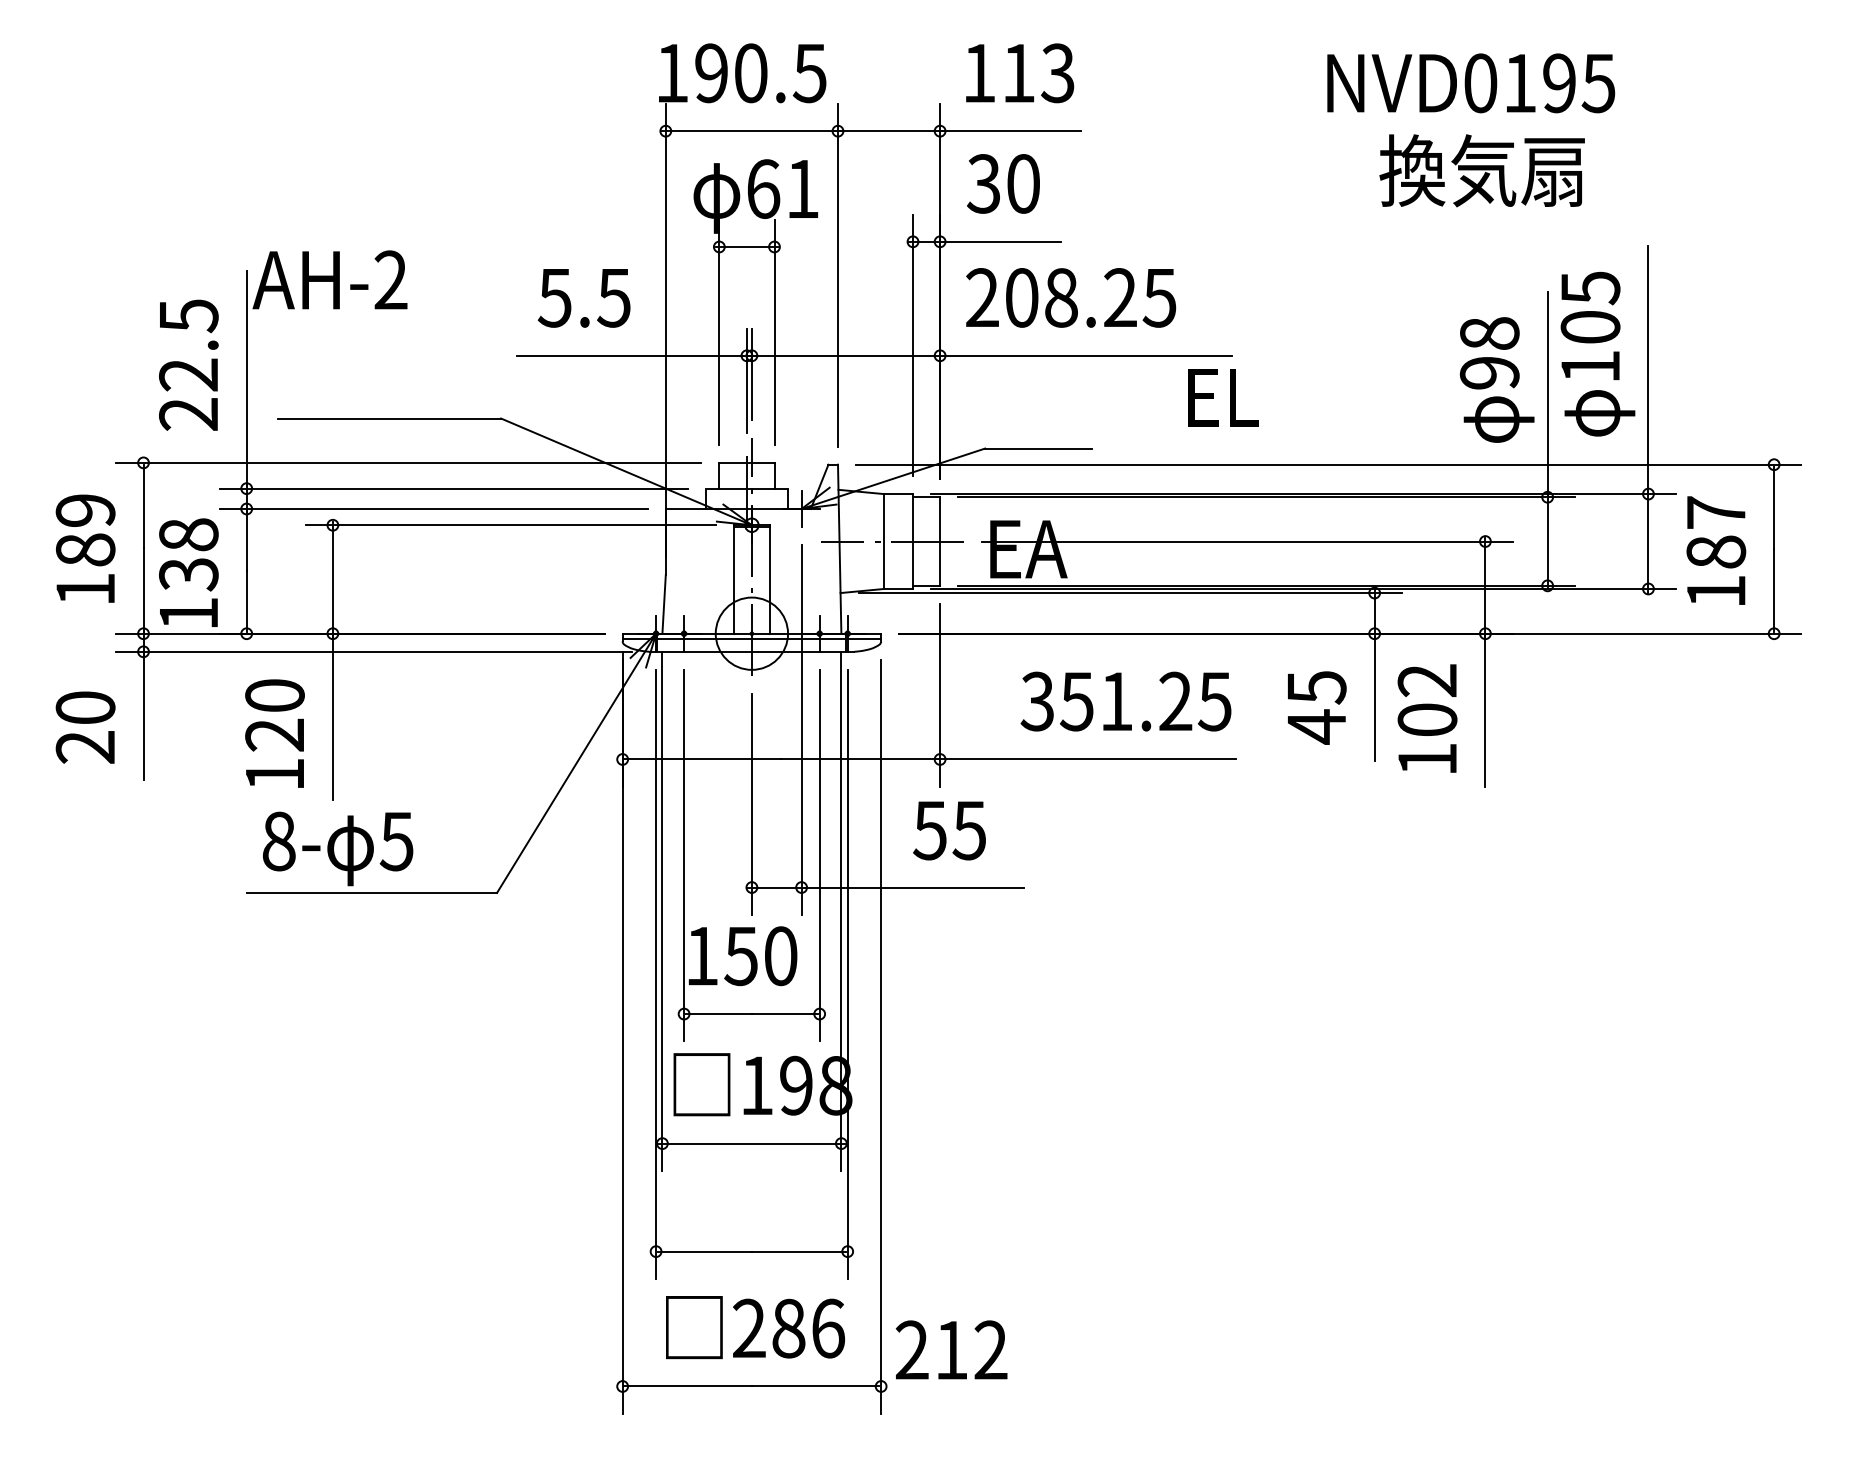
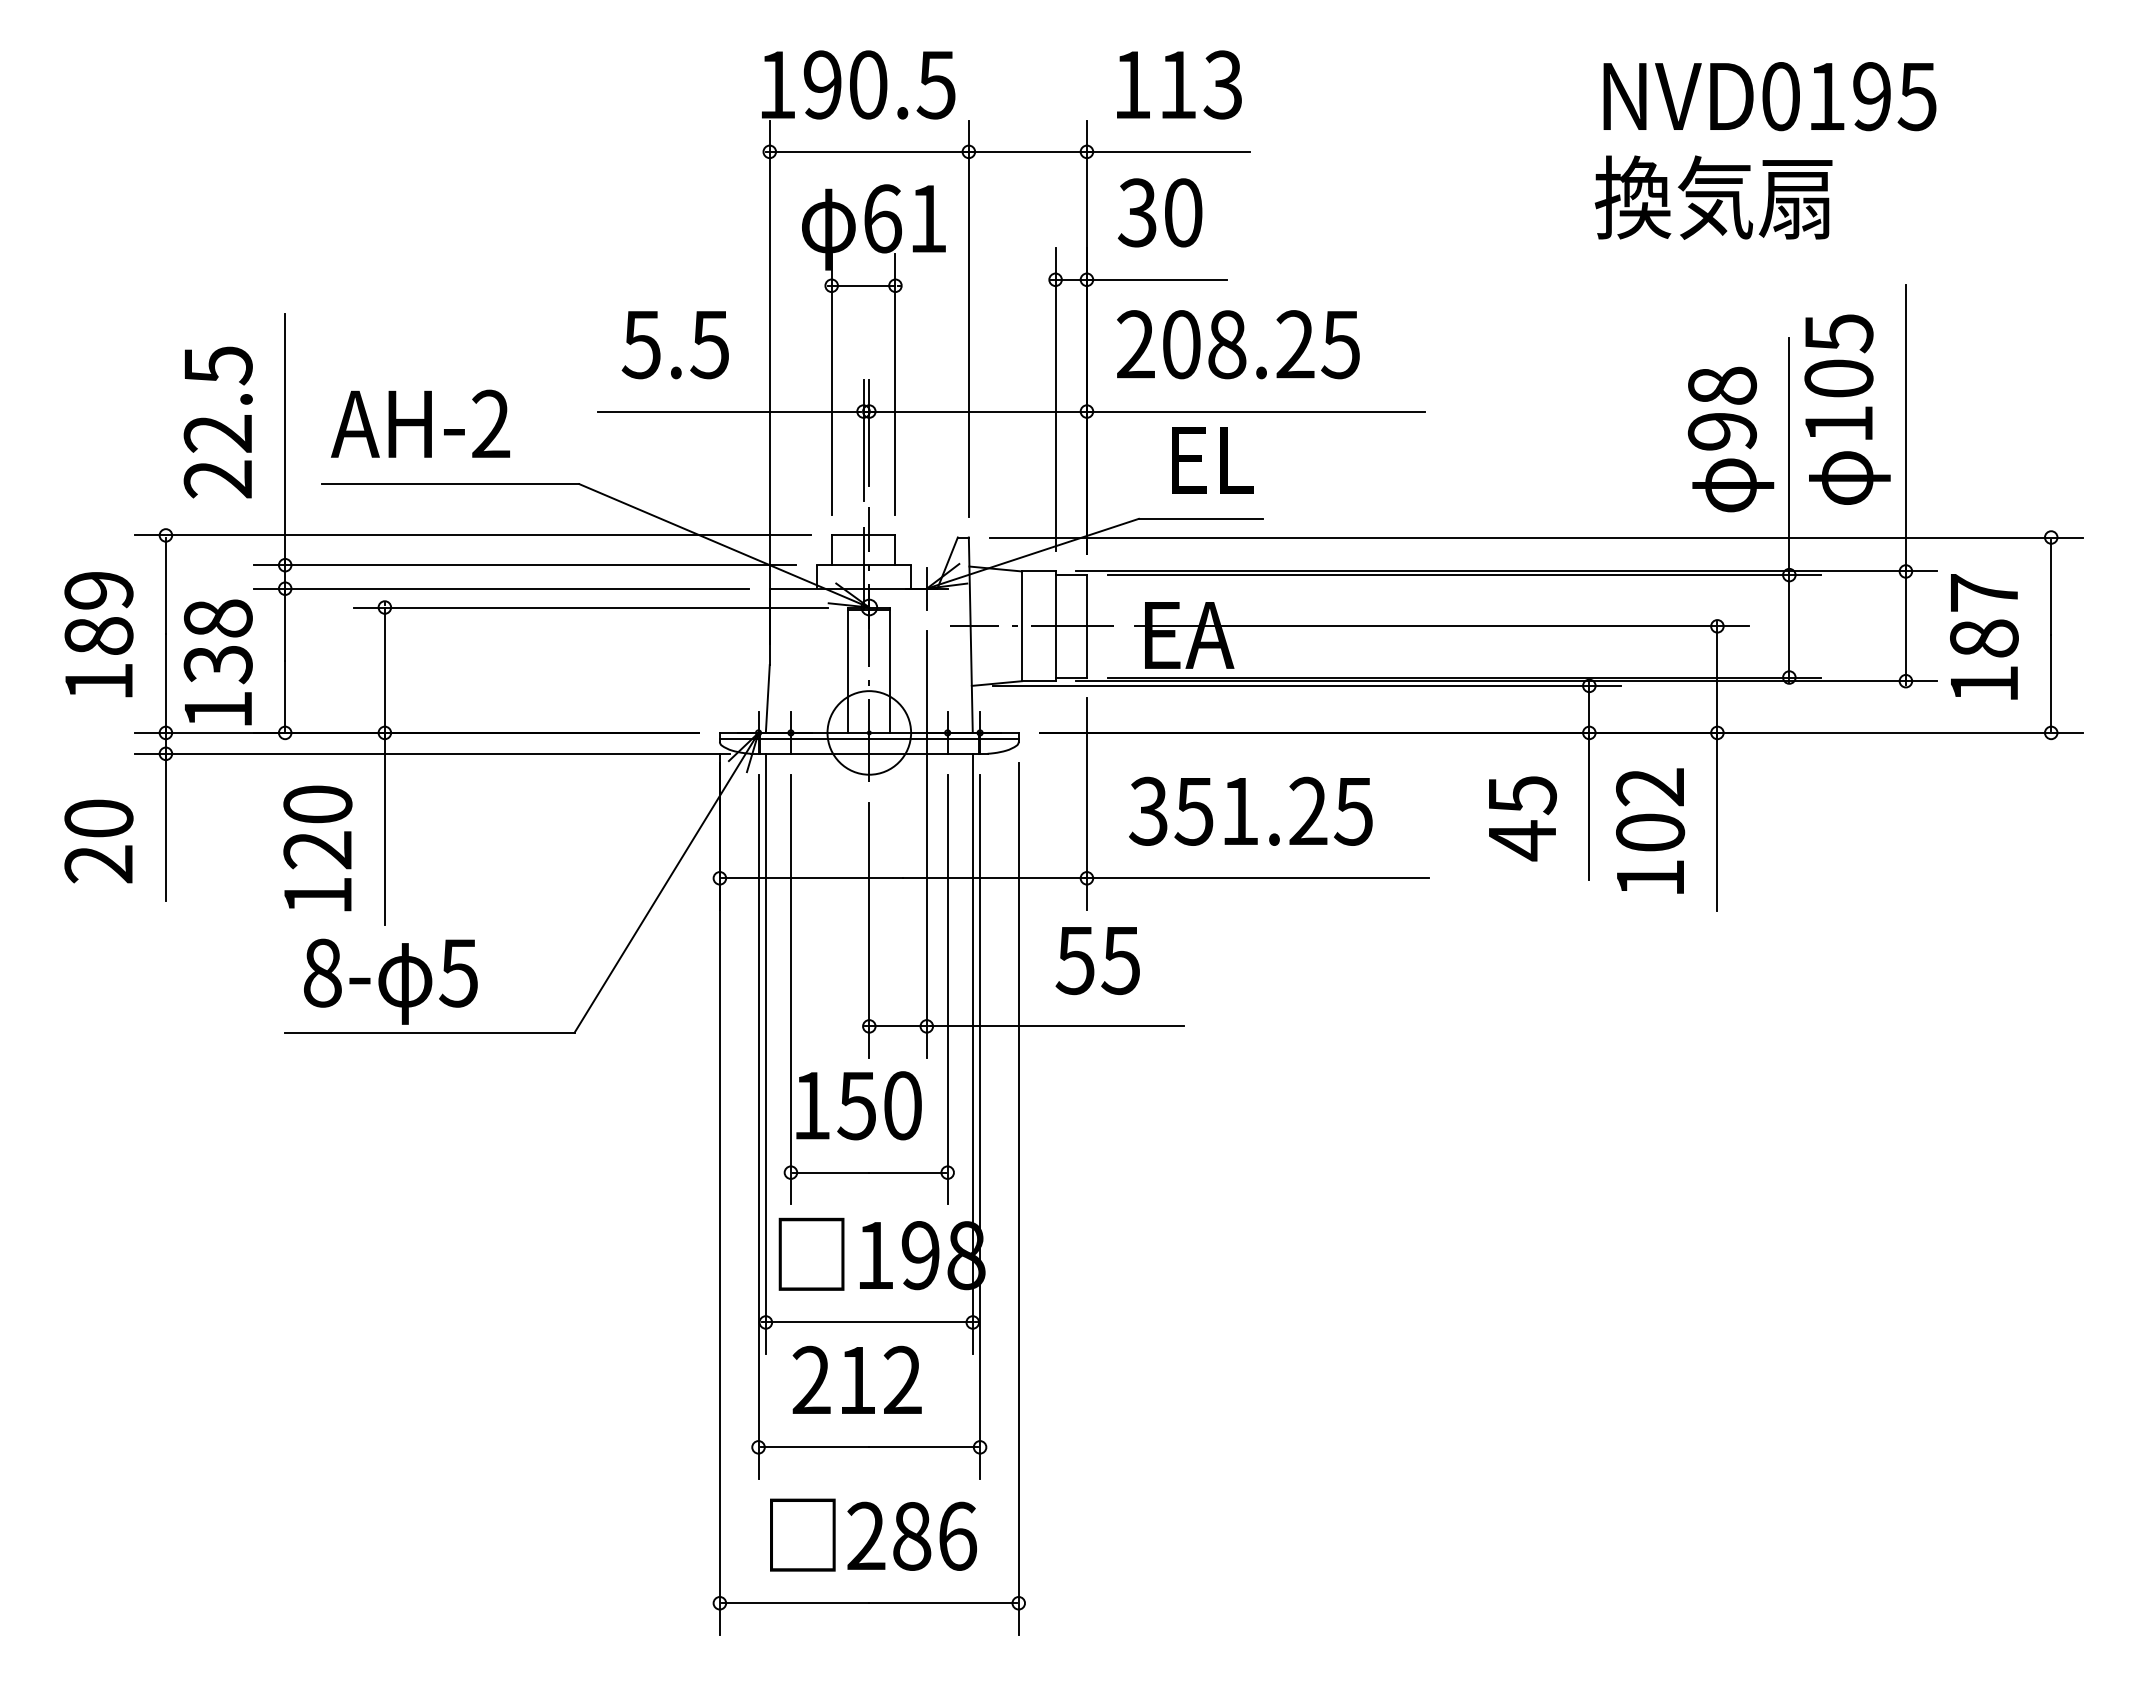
text: (1470, 83) -> (1769, 96), moved
text: (329, 279) -> (420, 423), moved
text: (1223, 398) -> (1212, 460), moved
text: (1125, 700) -> (1250, 810), moved
text: (950, 1349) -> (856, 1379), moved

